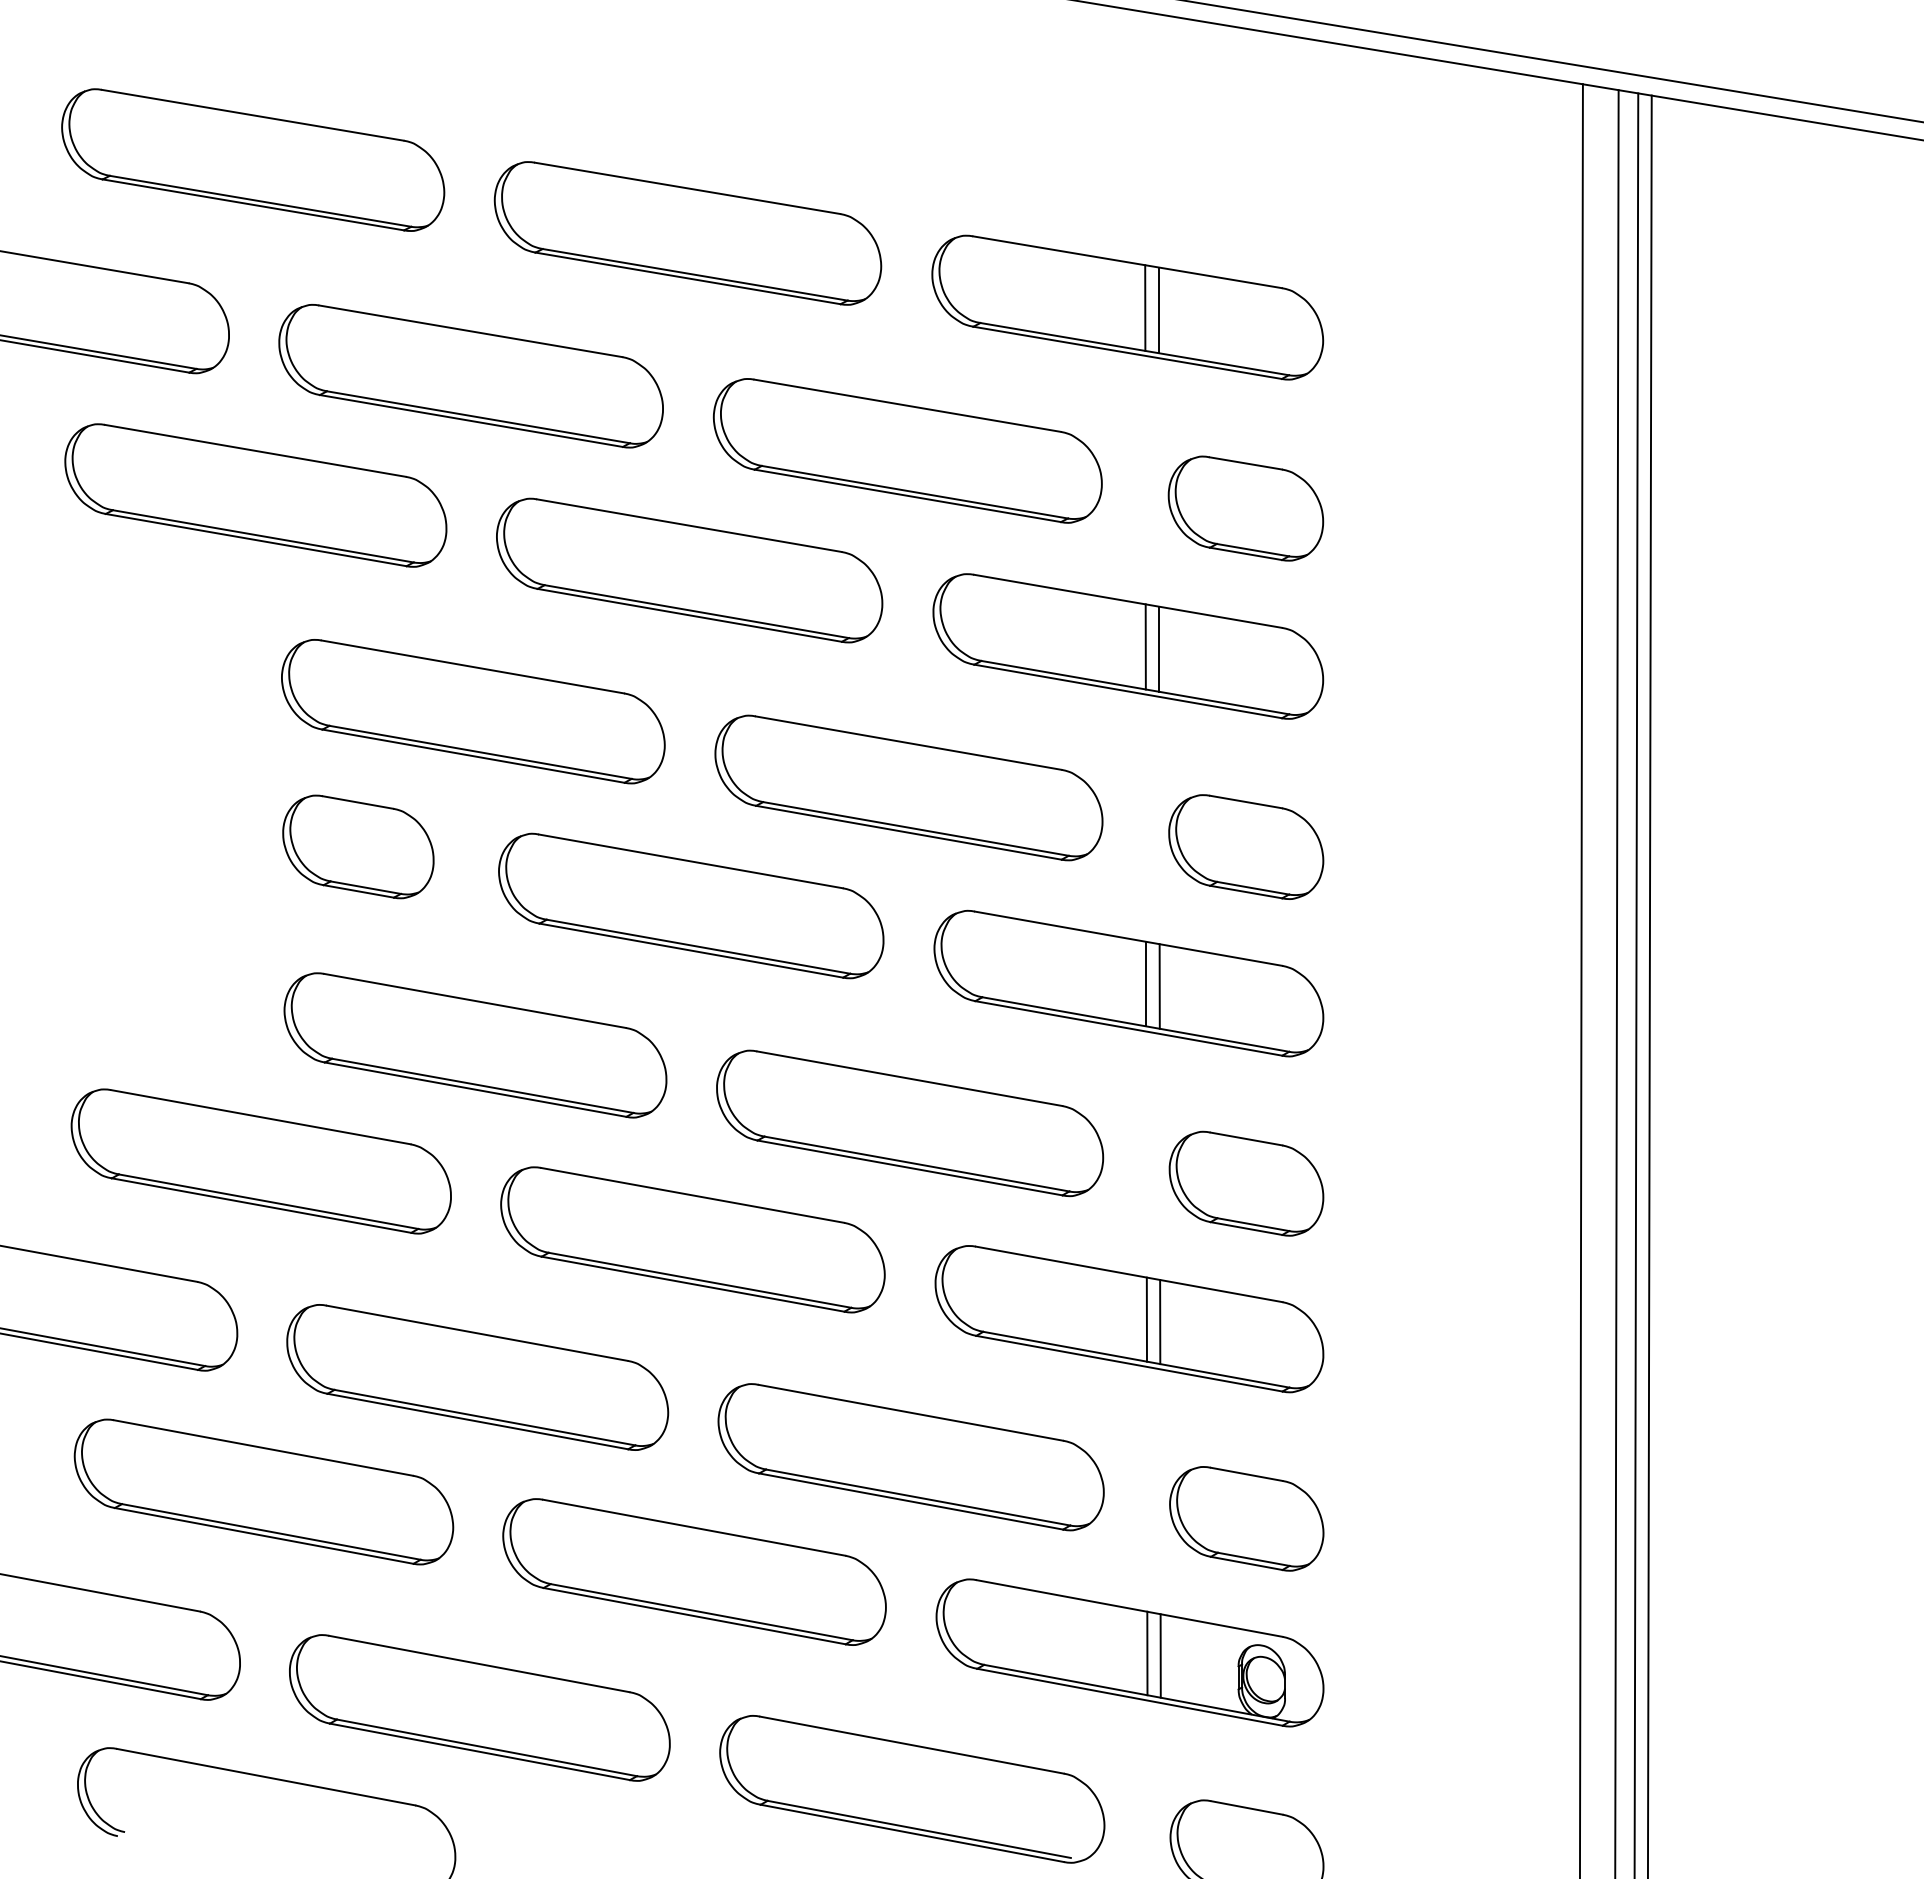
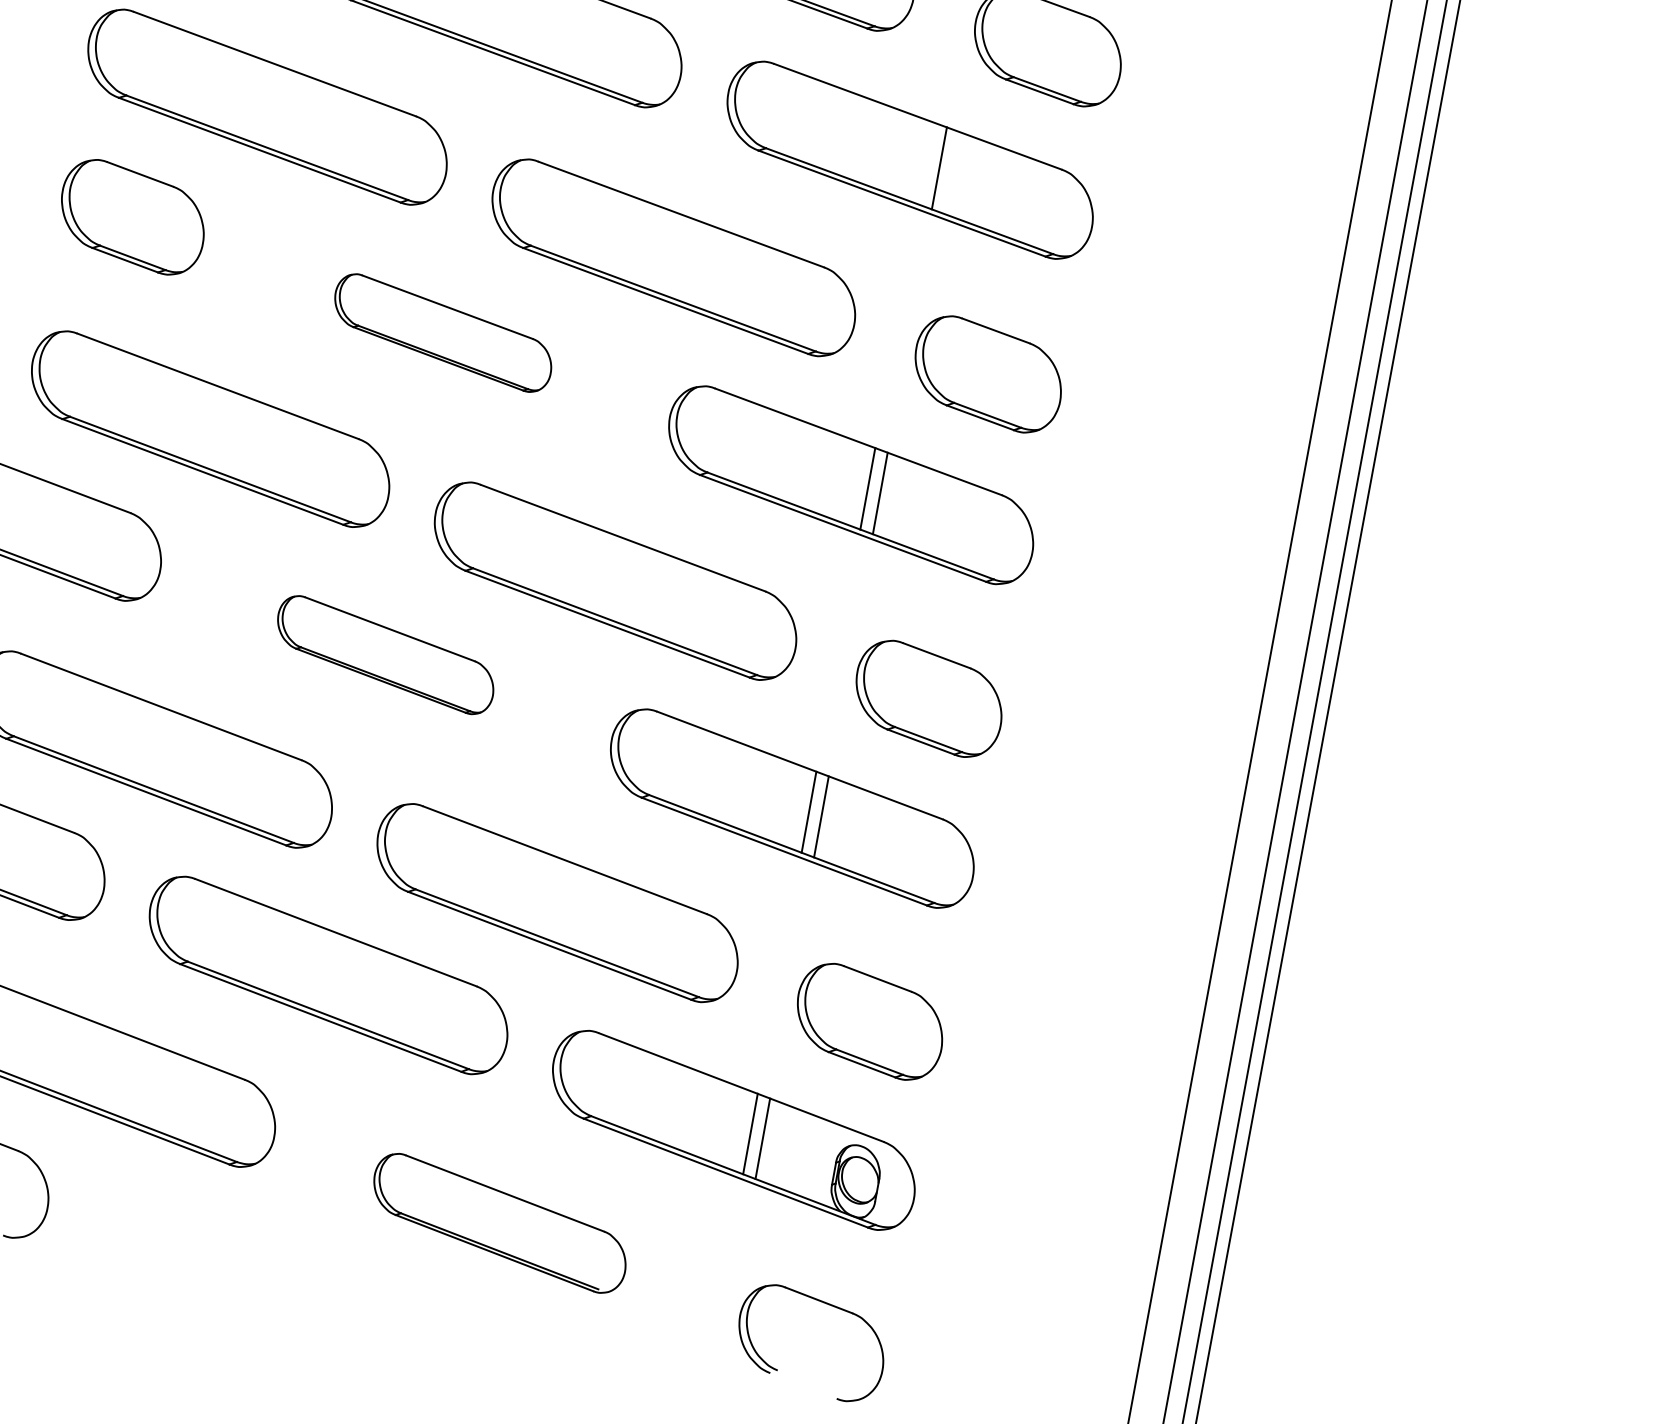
line: (1145, 646) -> (926, 163), removed
part: (691, 905) -> (443, 332), size x0.6
part: (692, 1239) -> (385, 654), size x0.6
part: (912, 1789) -> (500, 1223), size x0.7

